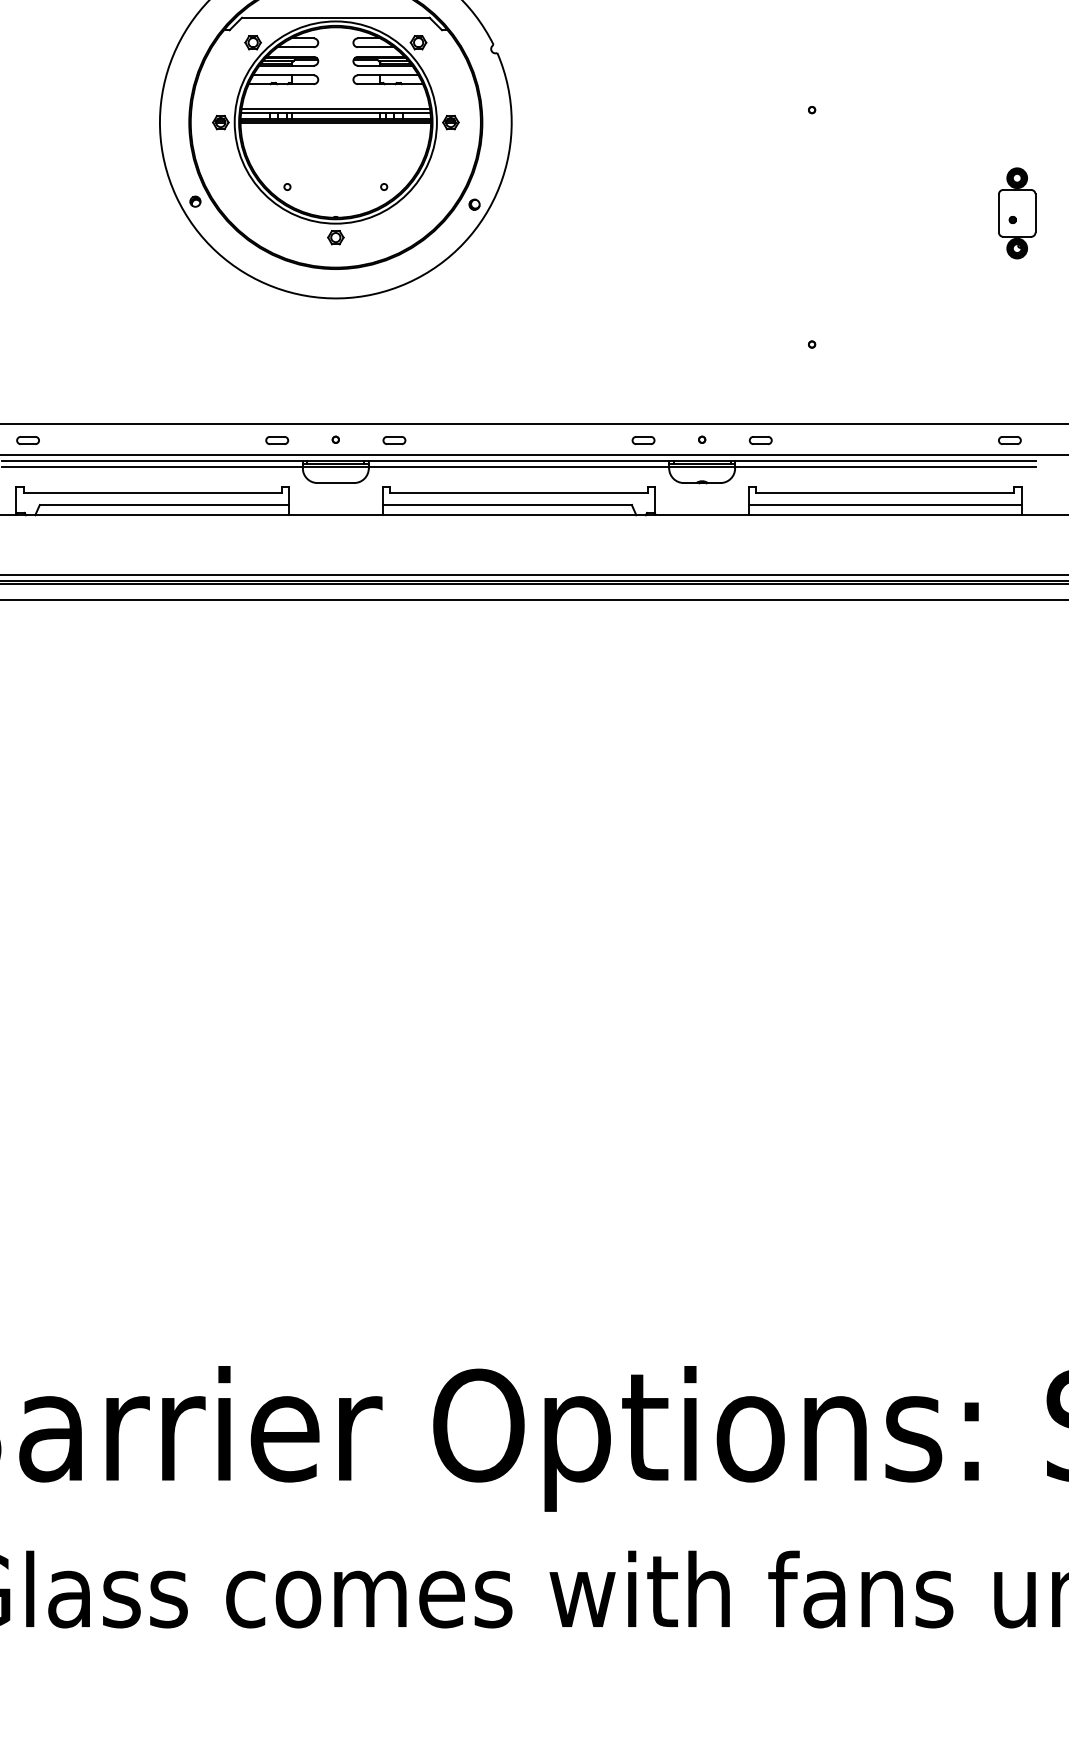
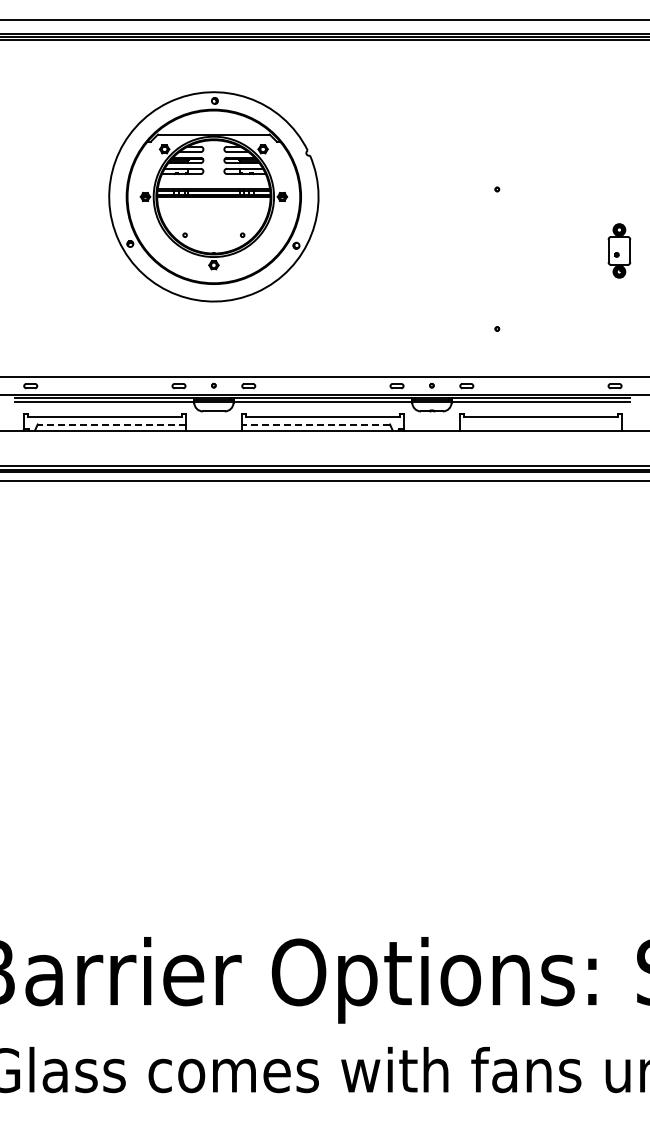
line: (163, 504) -> (111, 424), solid -> dashed
line: (506, 504) -> (315, 424), solid -> dashed
line: (884, 504) -> (540, 424), removed

